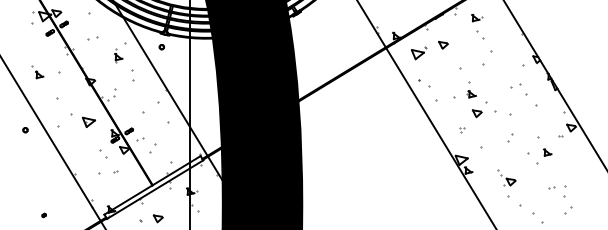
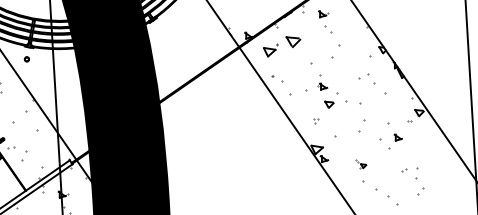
part: (443, 44) -> (293, 40), size x1.6
part: (510, 137) -> (362, 125), size x1.6
part: (506, 177) -> (360, 163), size x0.6

